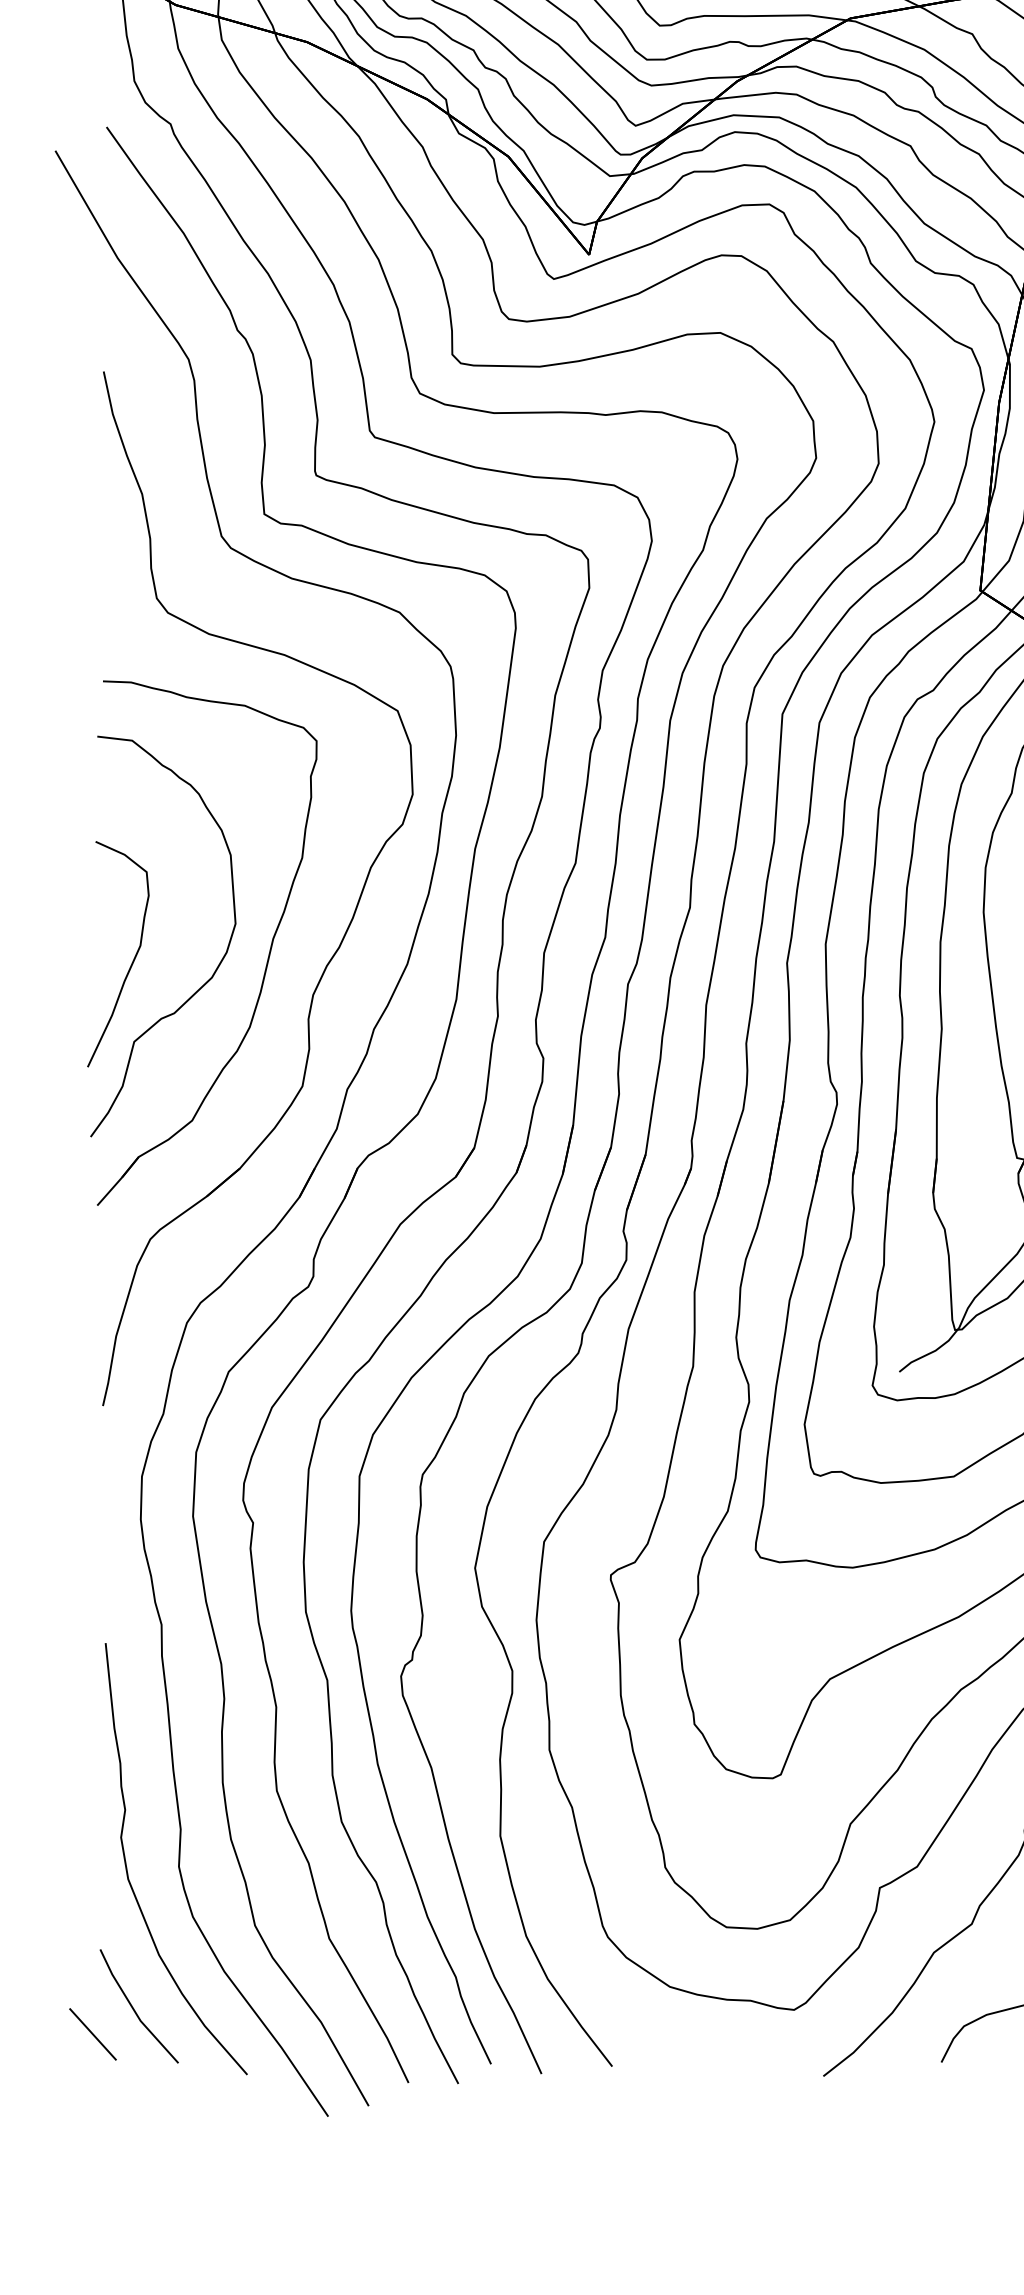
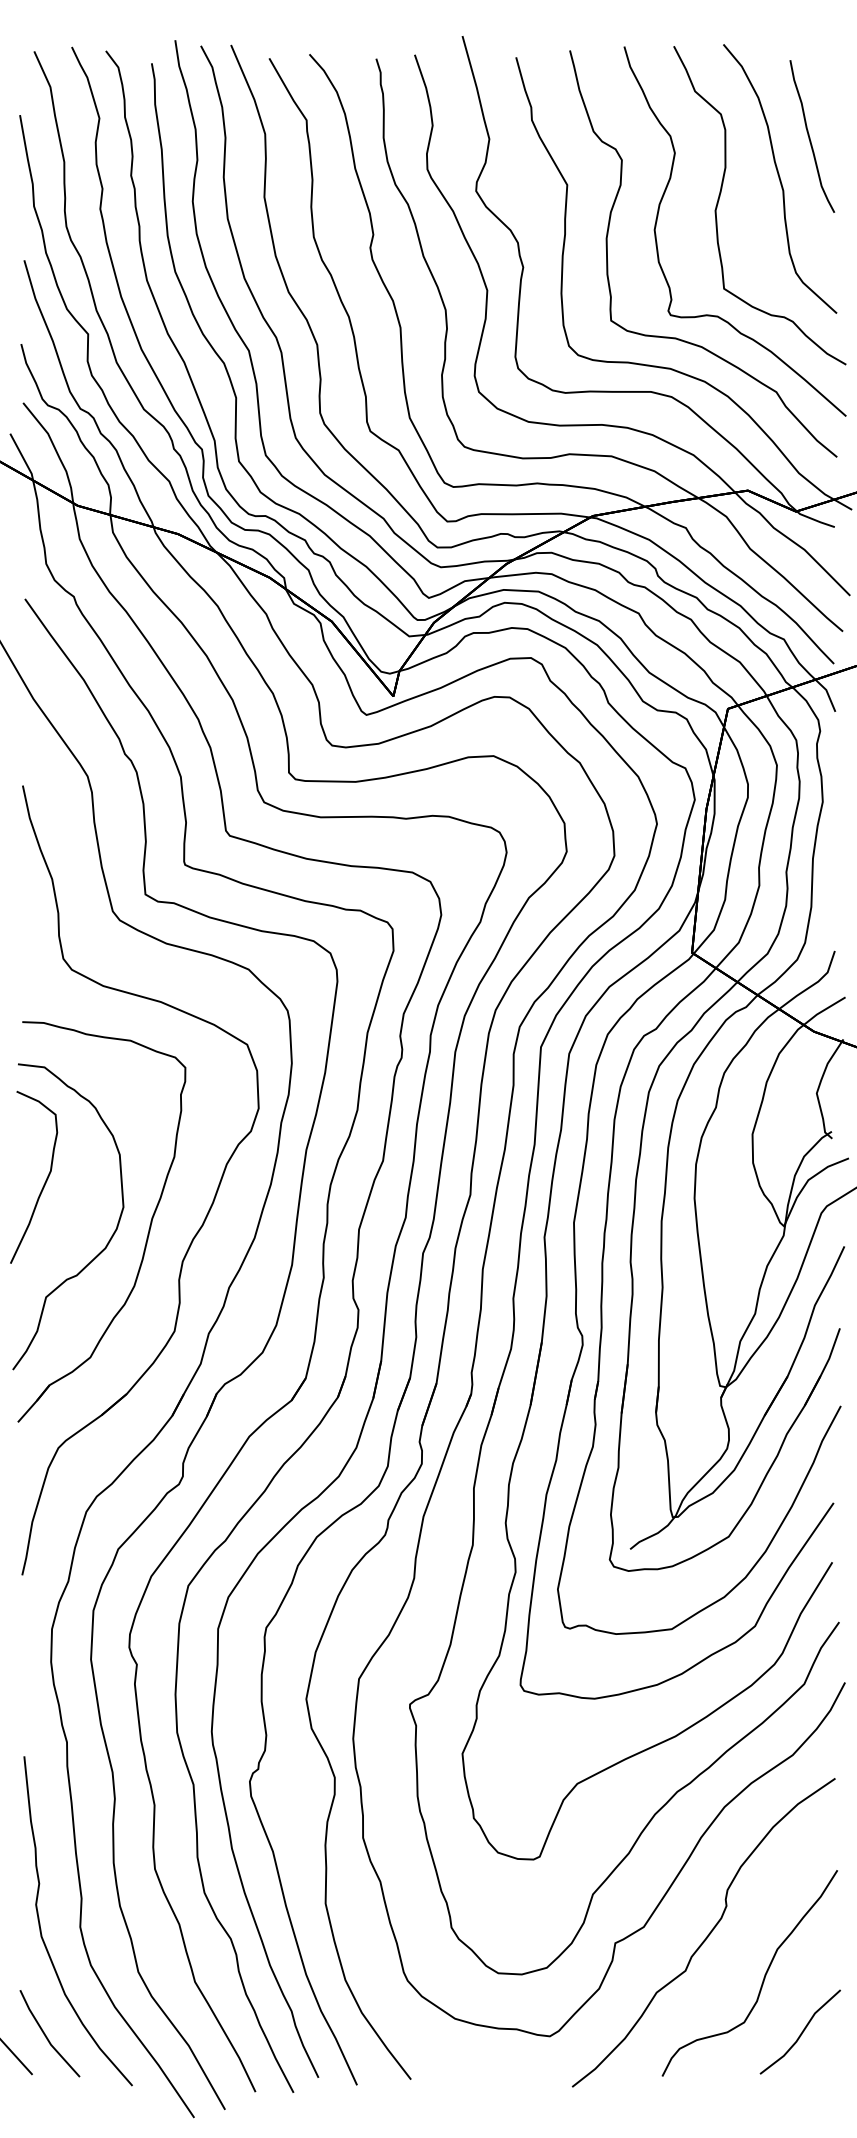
part: (132, 960) -> (44, 1182), moved

